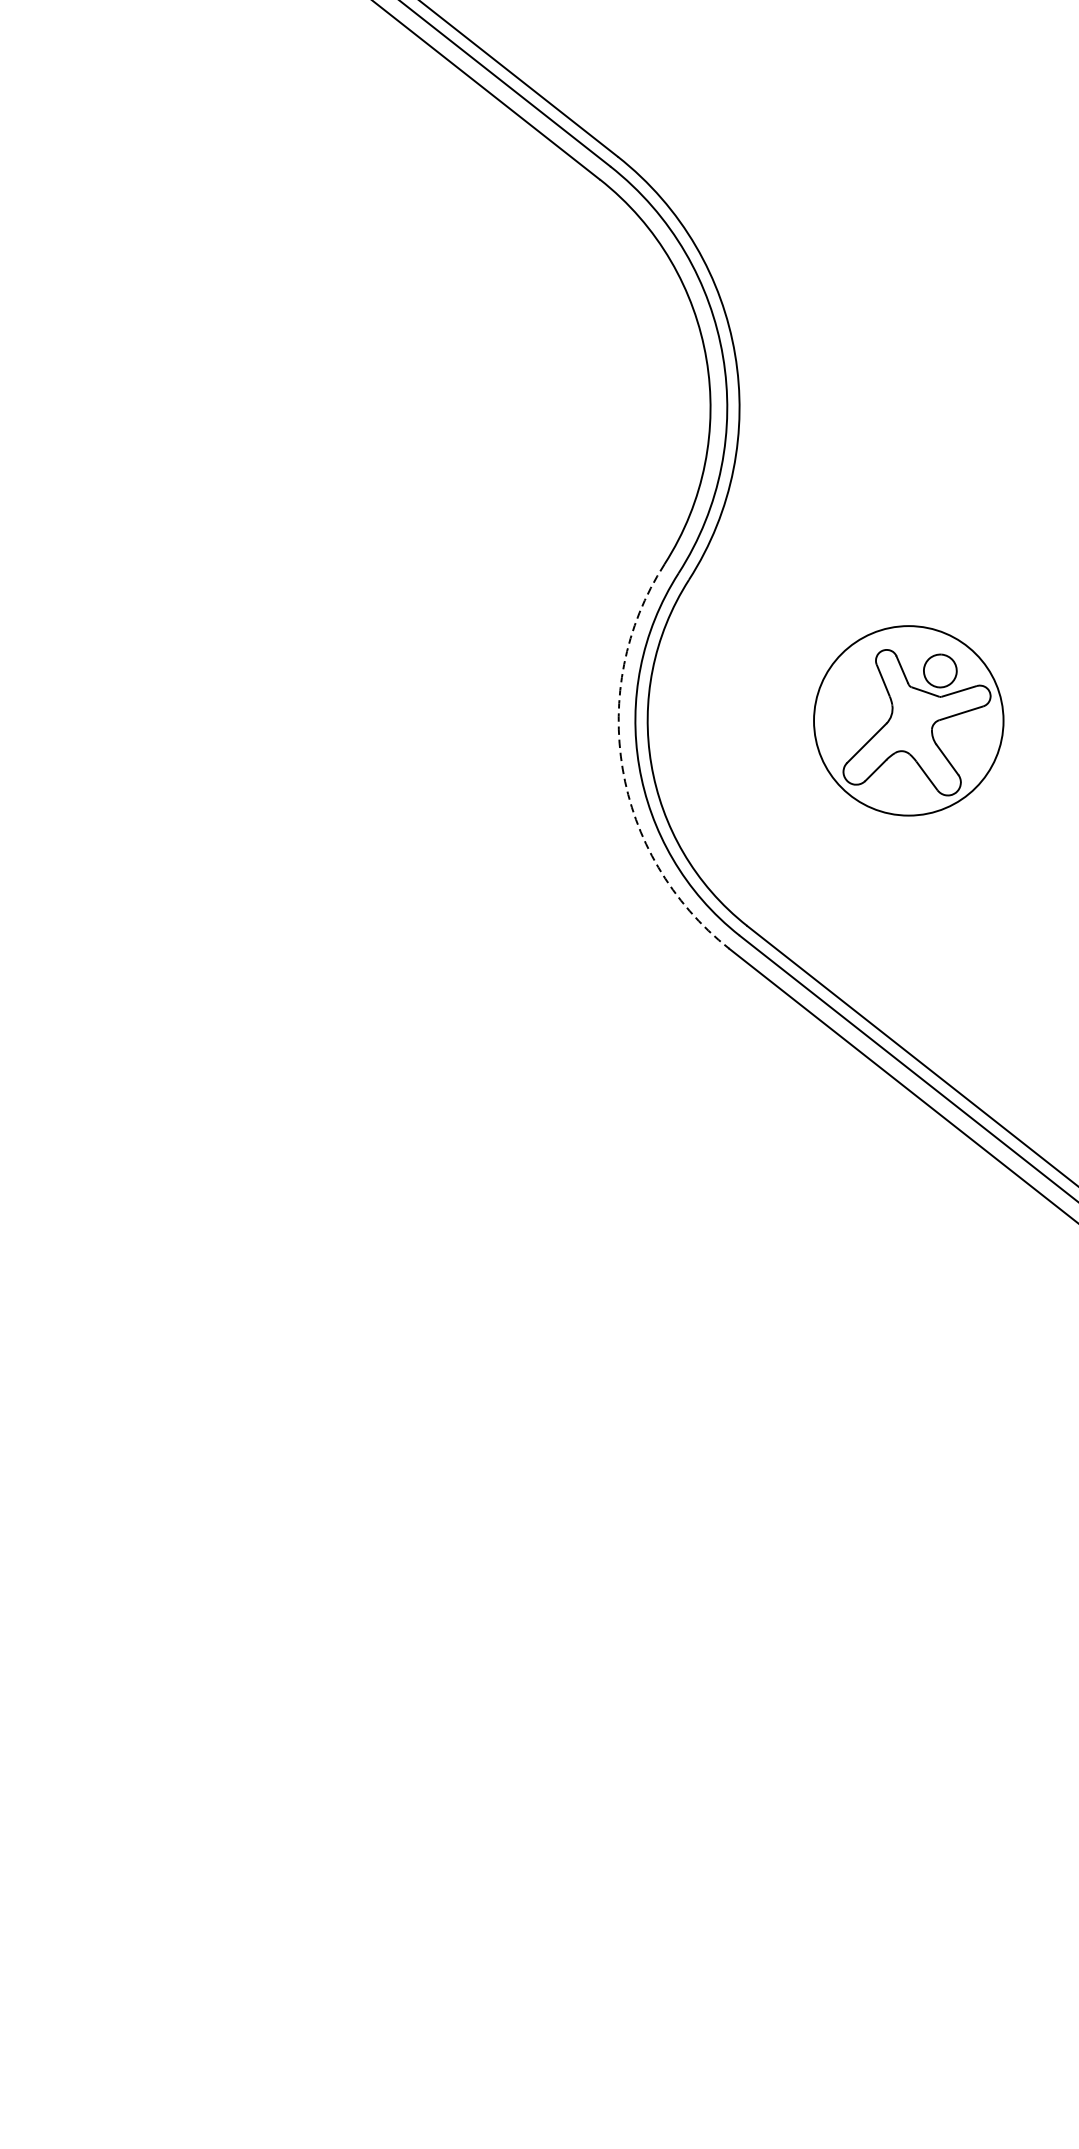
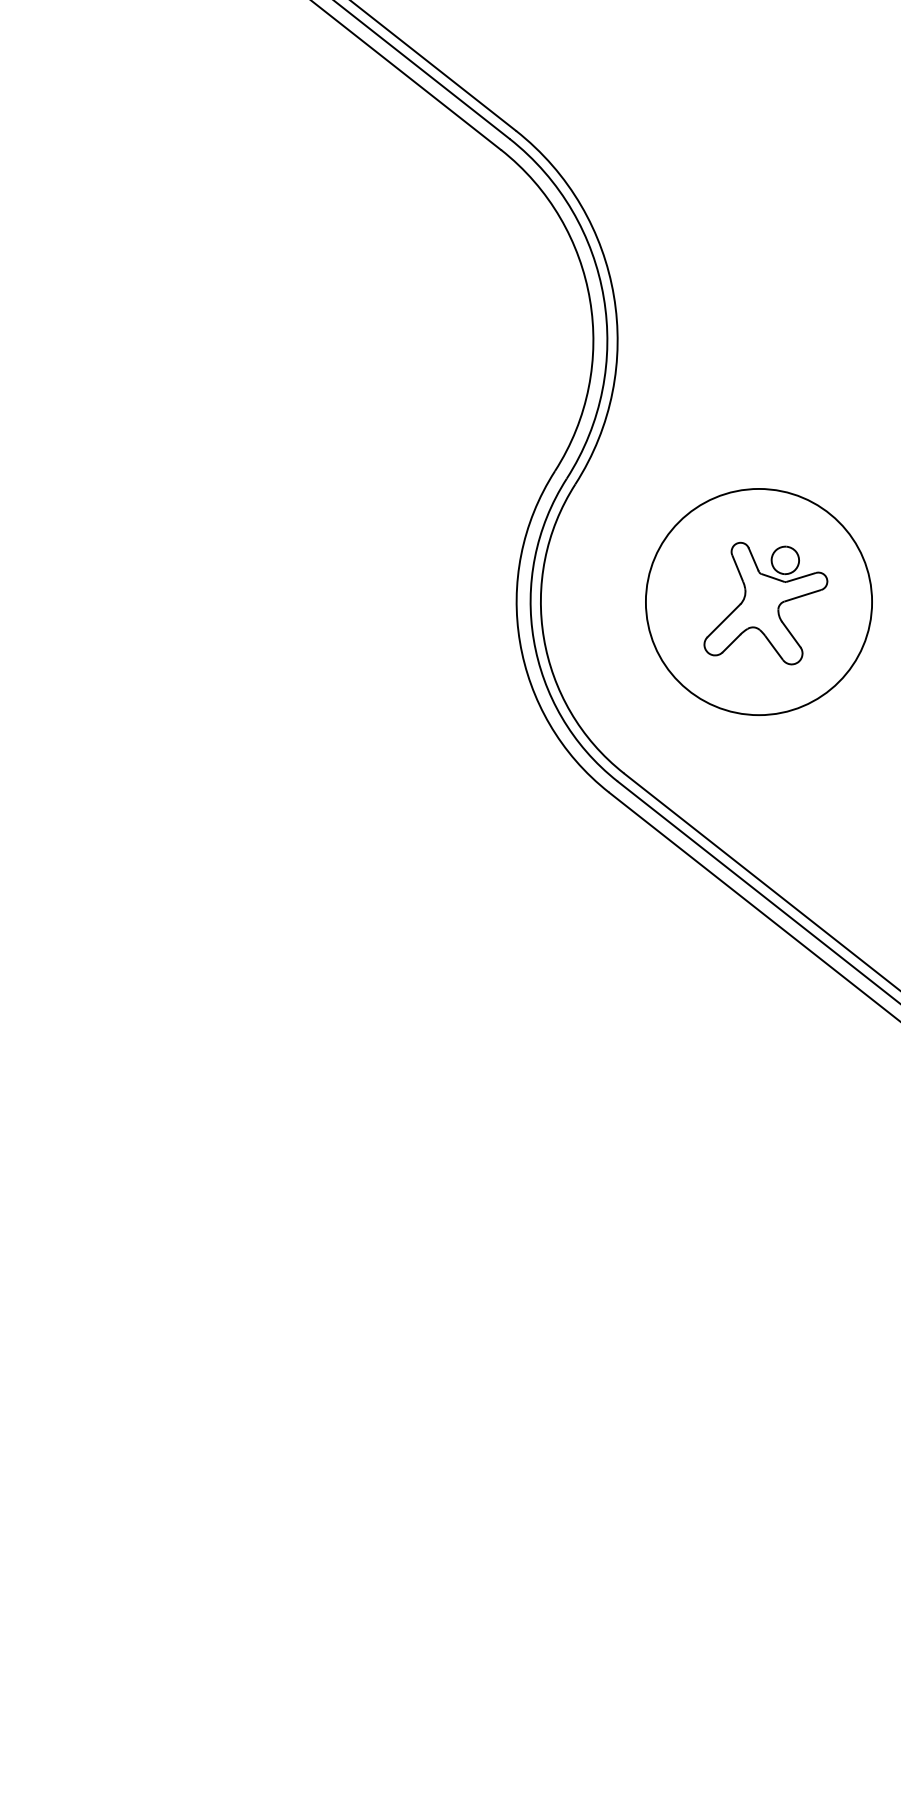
circle: (908, 720) -> (758, 601), size x1.43
arc: (623, 769) -> (520, 642), dashed -> solid

